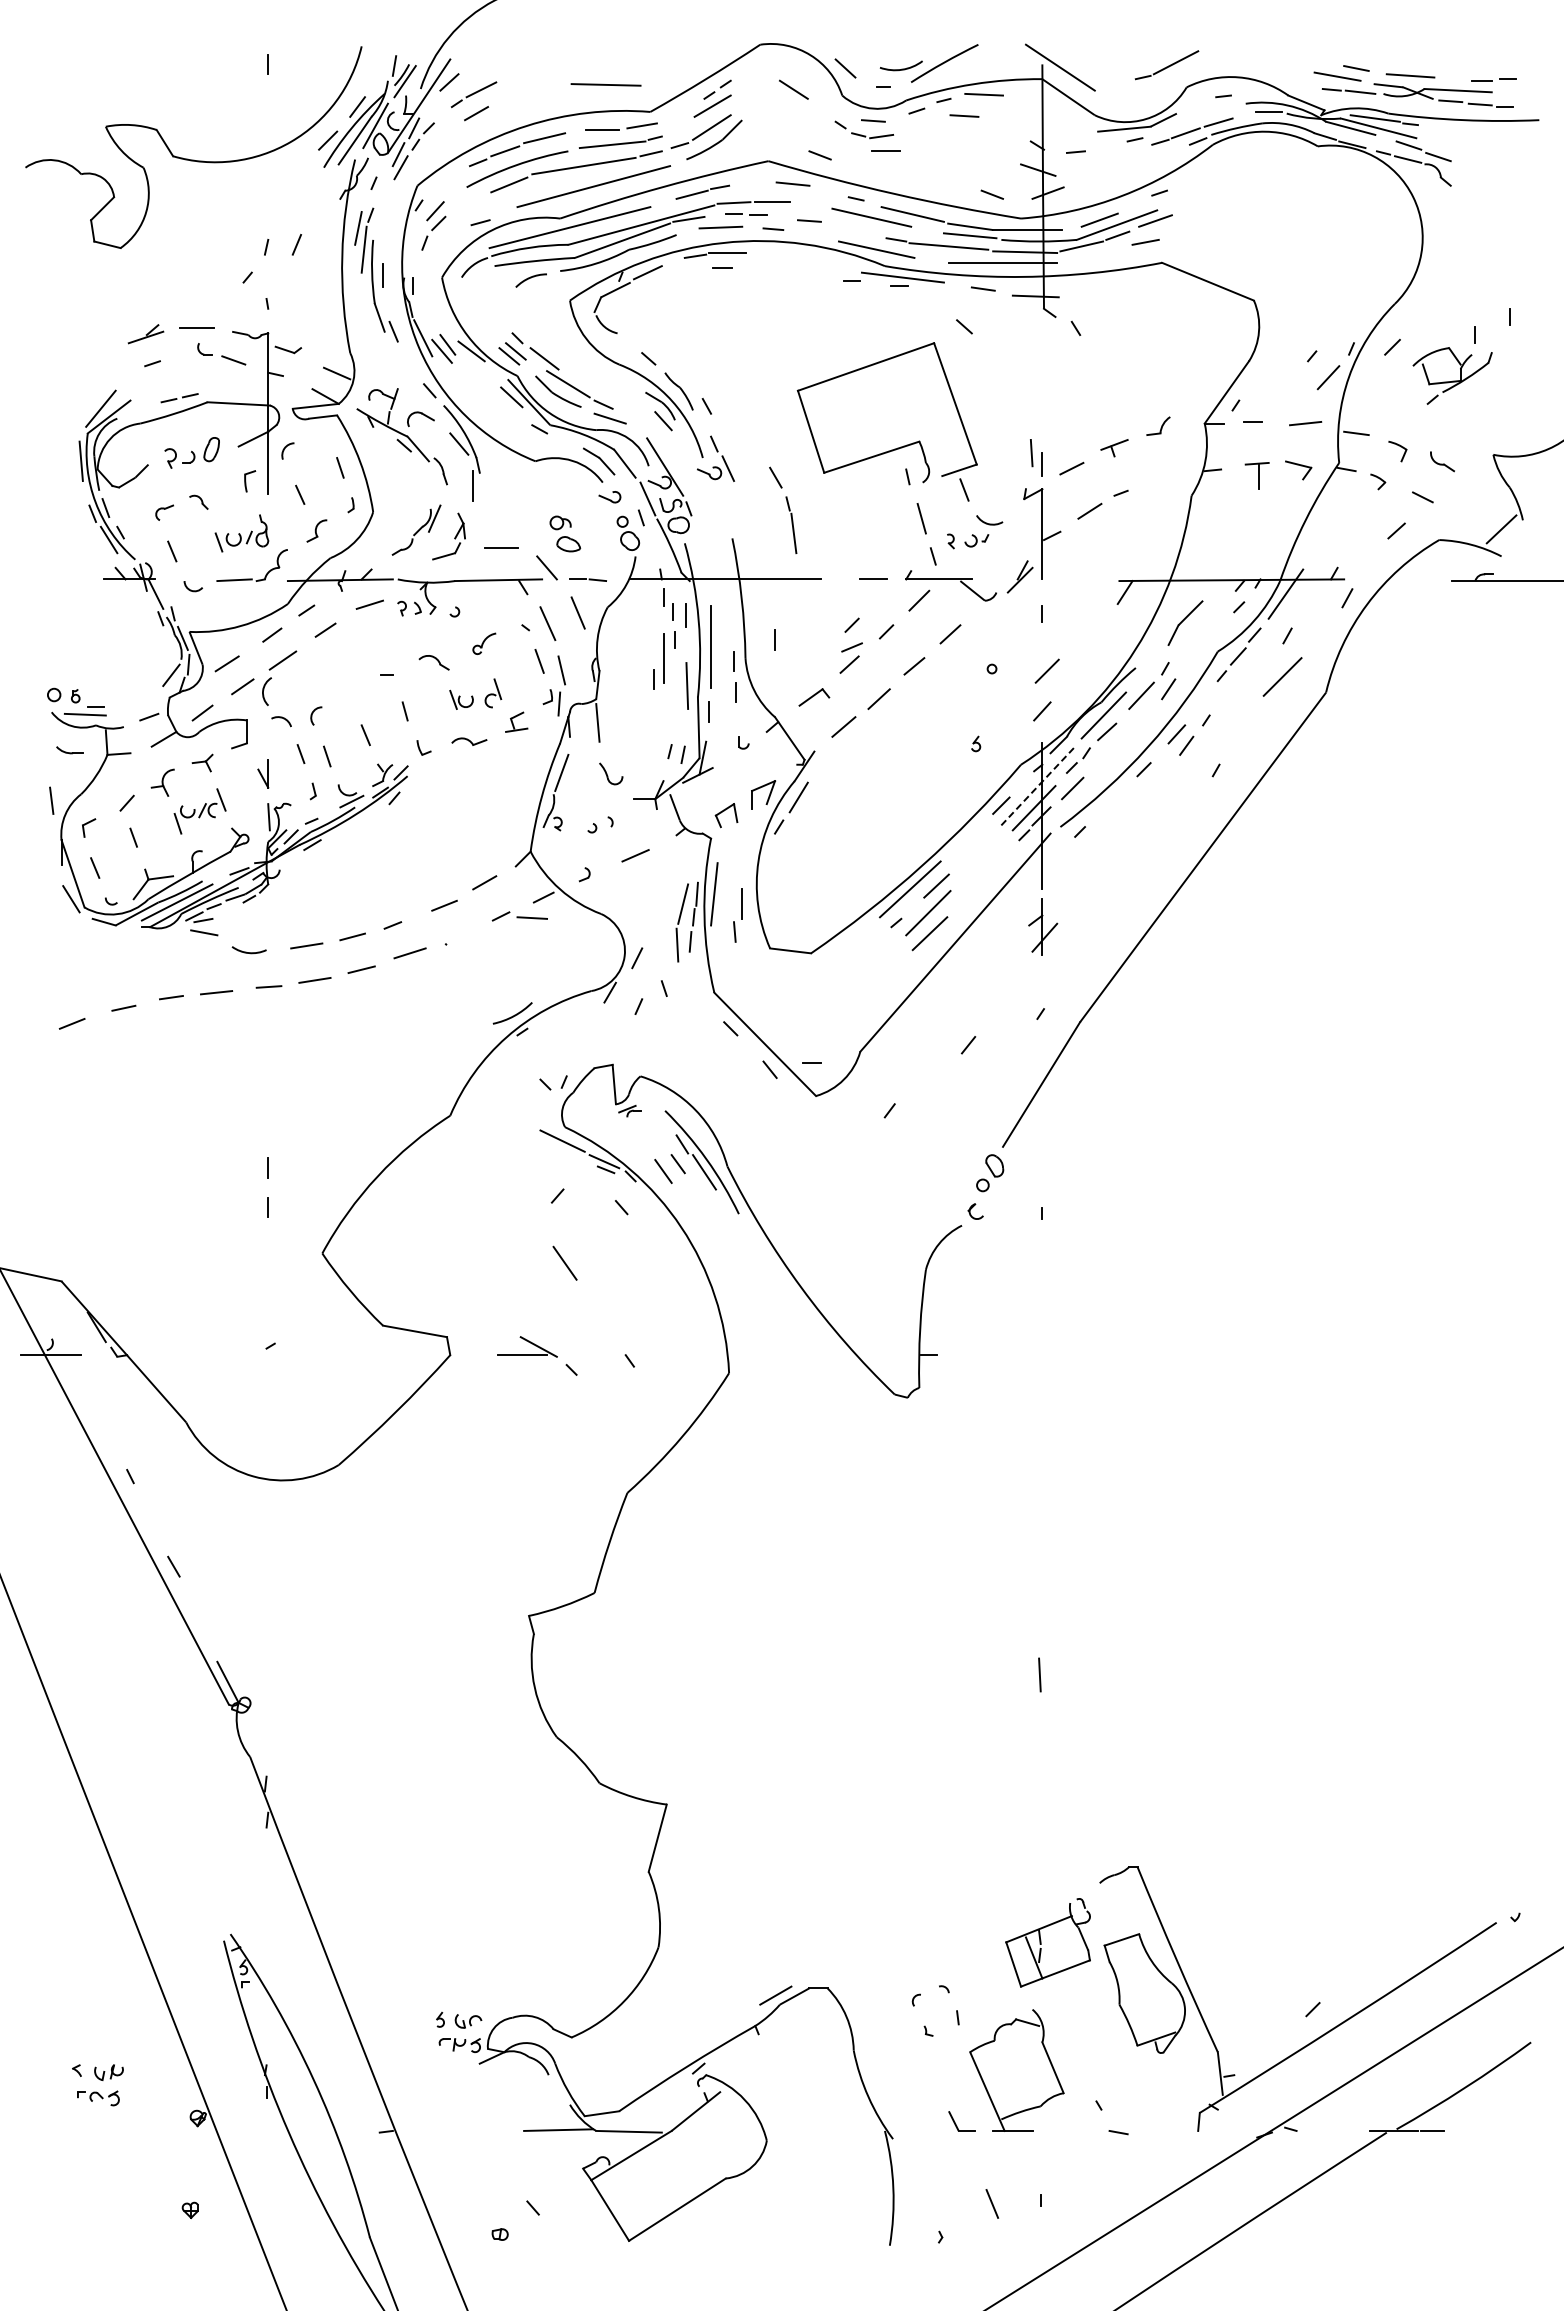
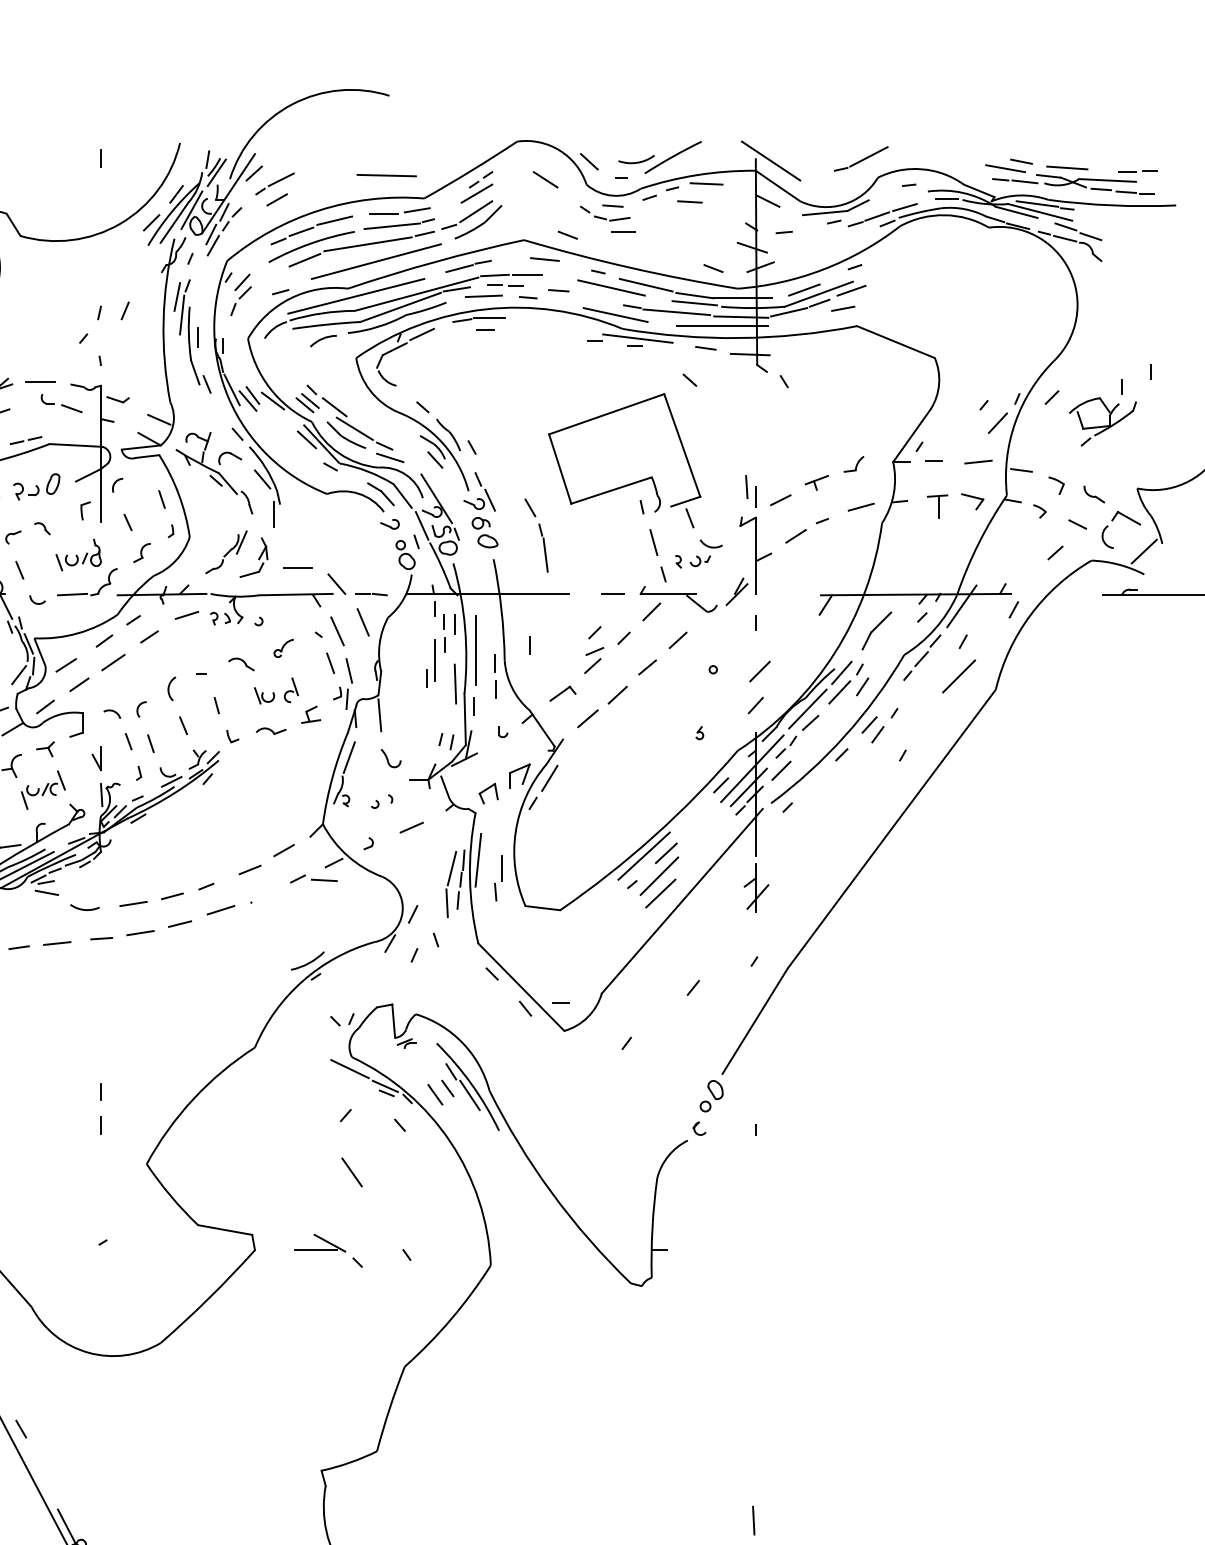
line: (1057, 114) -> (768, 200), added
line: (1166, 476) -> (860, 506), added
part: (1464, 493) -> (1112, 521), added
part: (565, 533) -> (485, 532), moved
line: (1143, 672) -> (841, 672), added
arc: (264, 690) -> (169, 687), moved
line: (1038, 786) -> (752, 769), dashed -> solid

